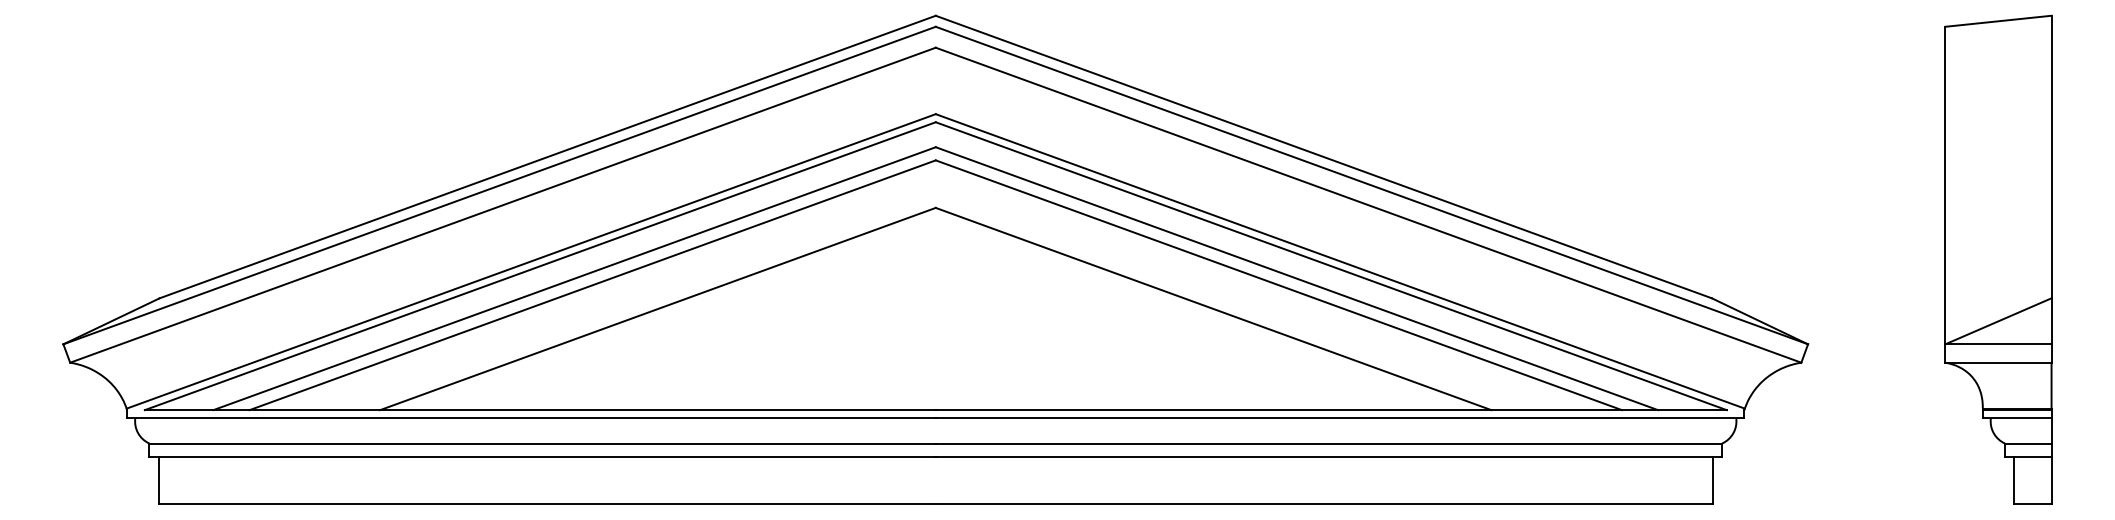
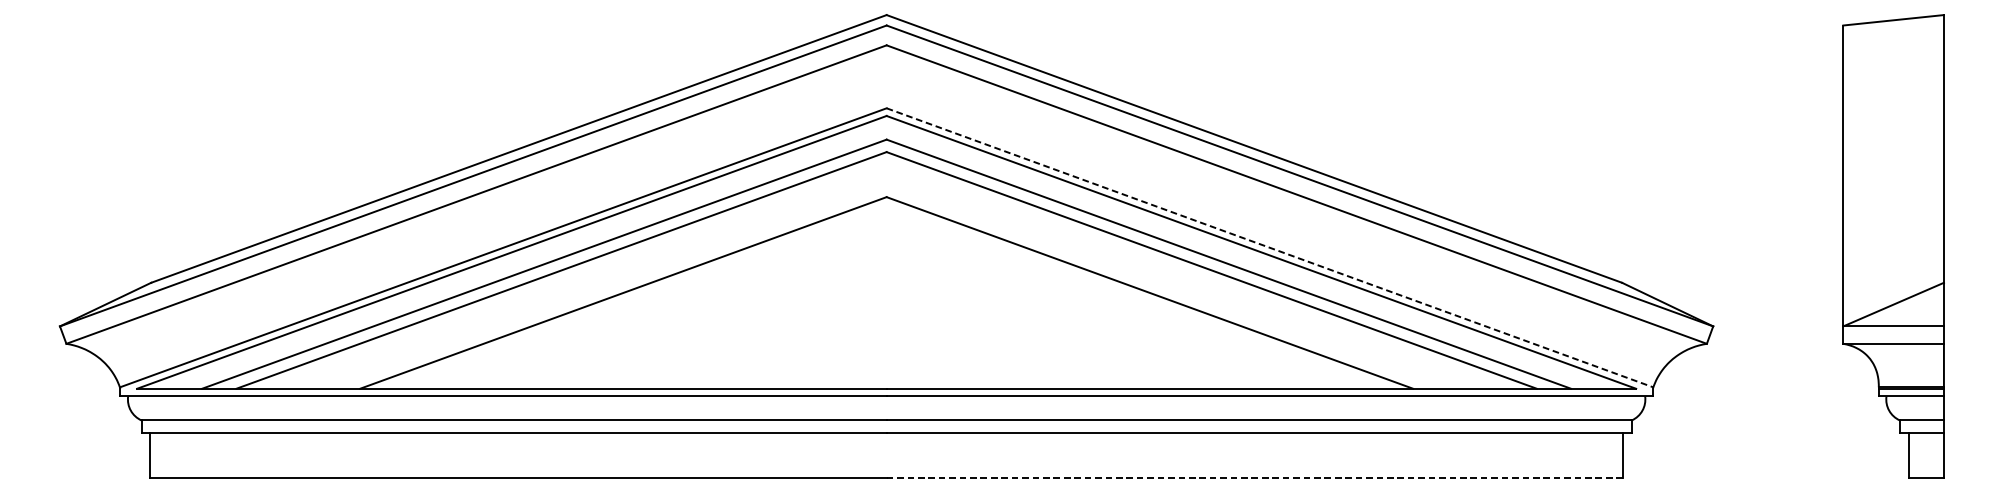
line: (1340, 261) -> (1270, 247), solid -> dashed
line: (1324, 504) -> (1255, 478), solid -> dashed

